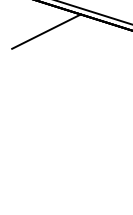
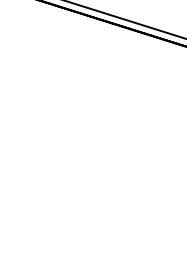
line: (46, 31) -> (49, 38), removed

